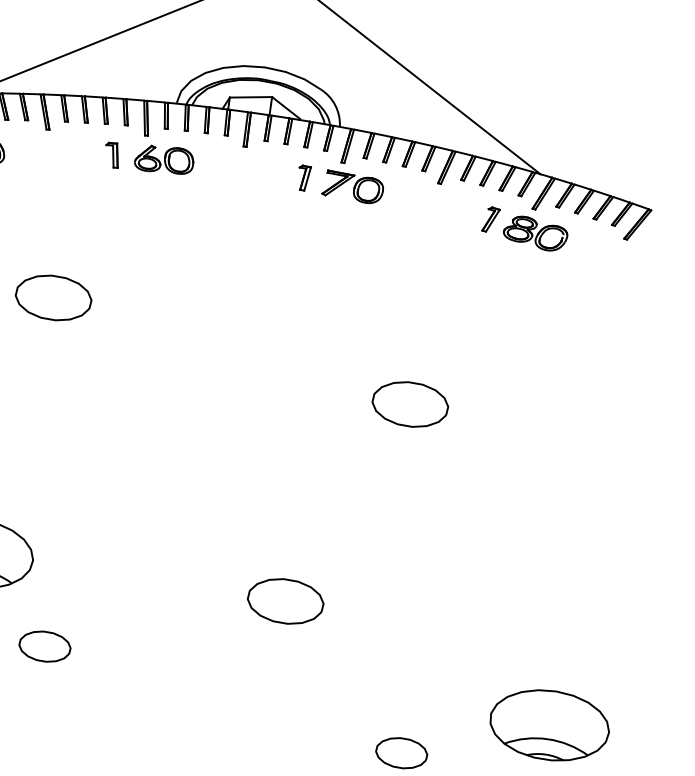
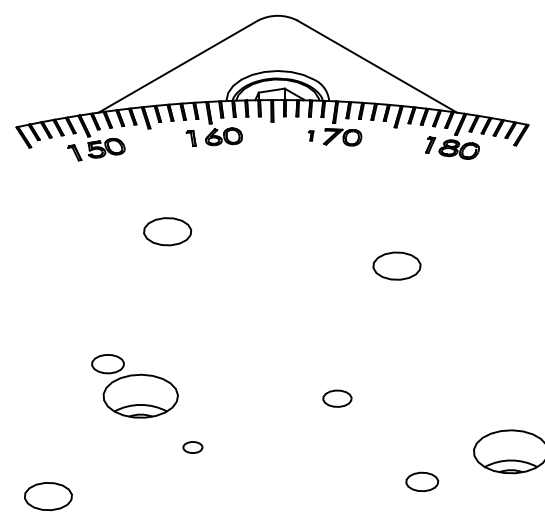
part: (302, 177) -> (310, 135), size x0.6
part: (285, 601) -> (337, 398), size x0.6
part: (44, 646) -> (192, 447), size x0.6

